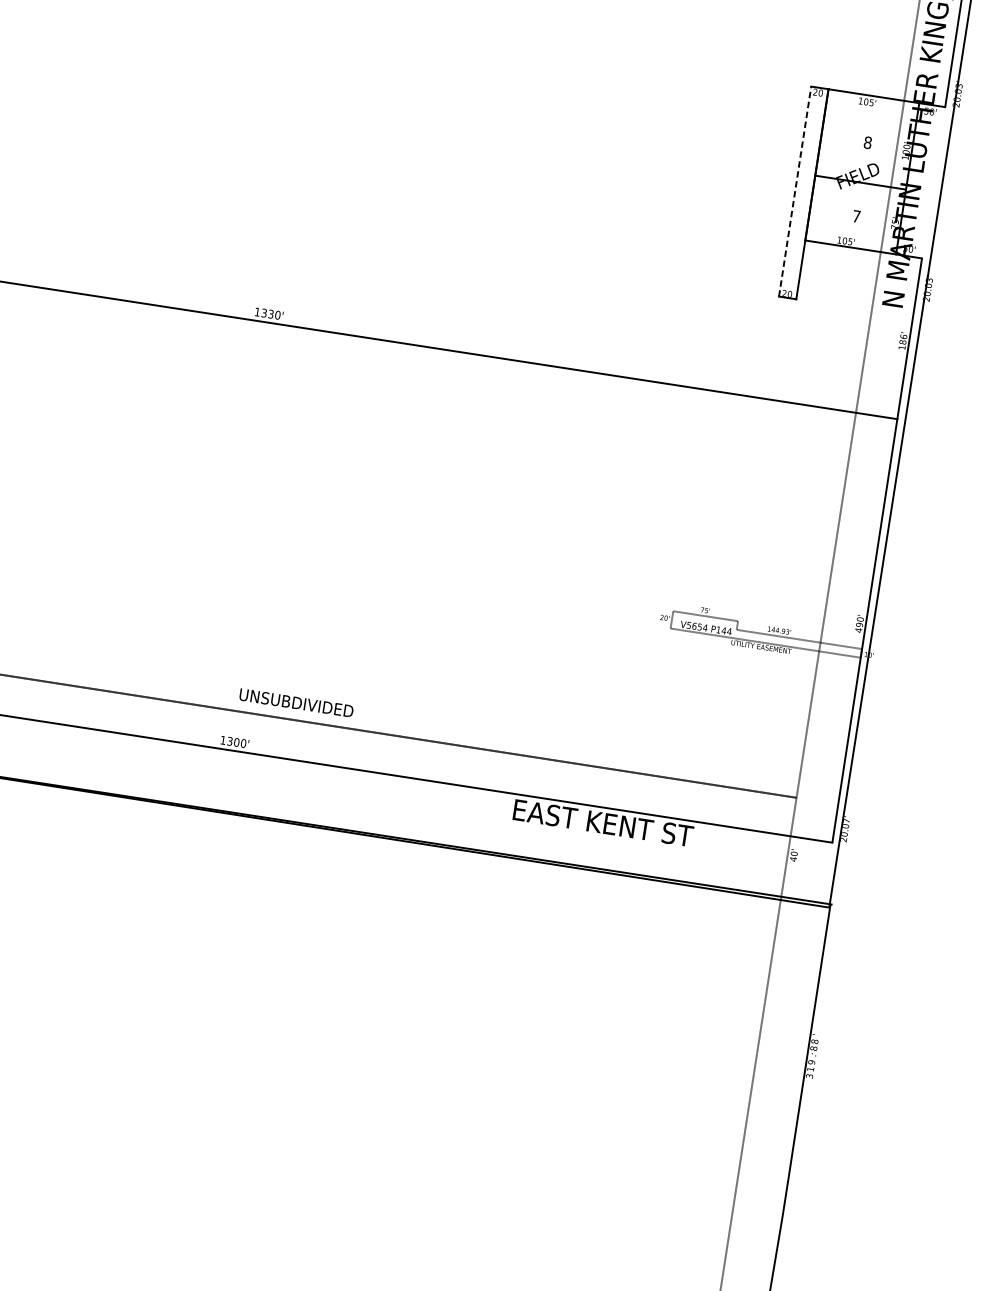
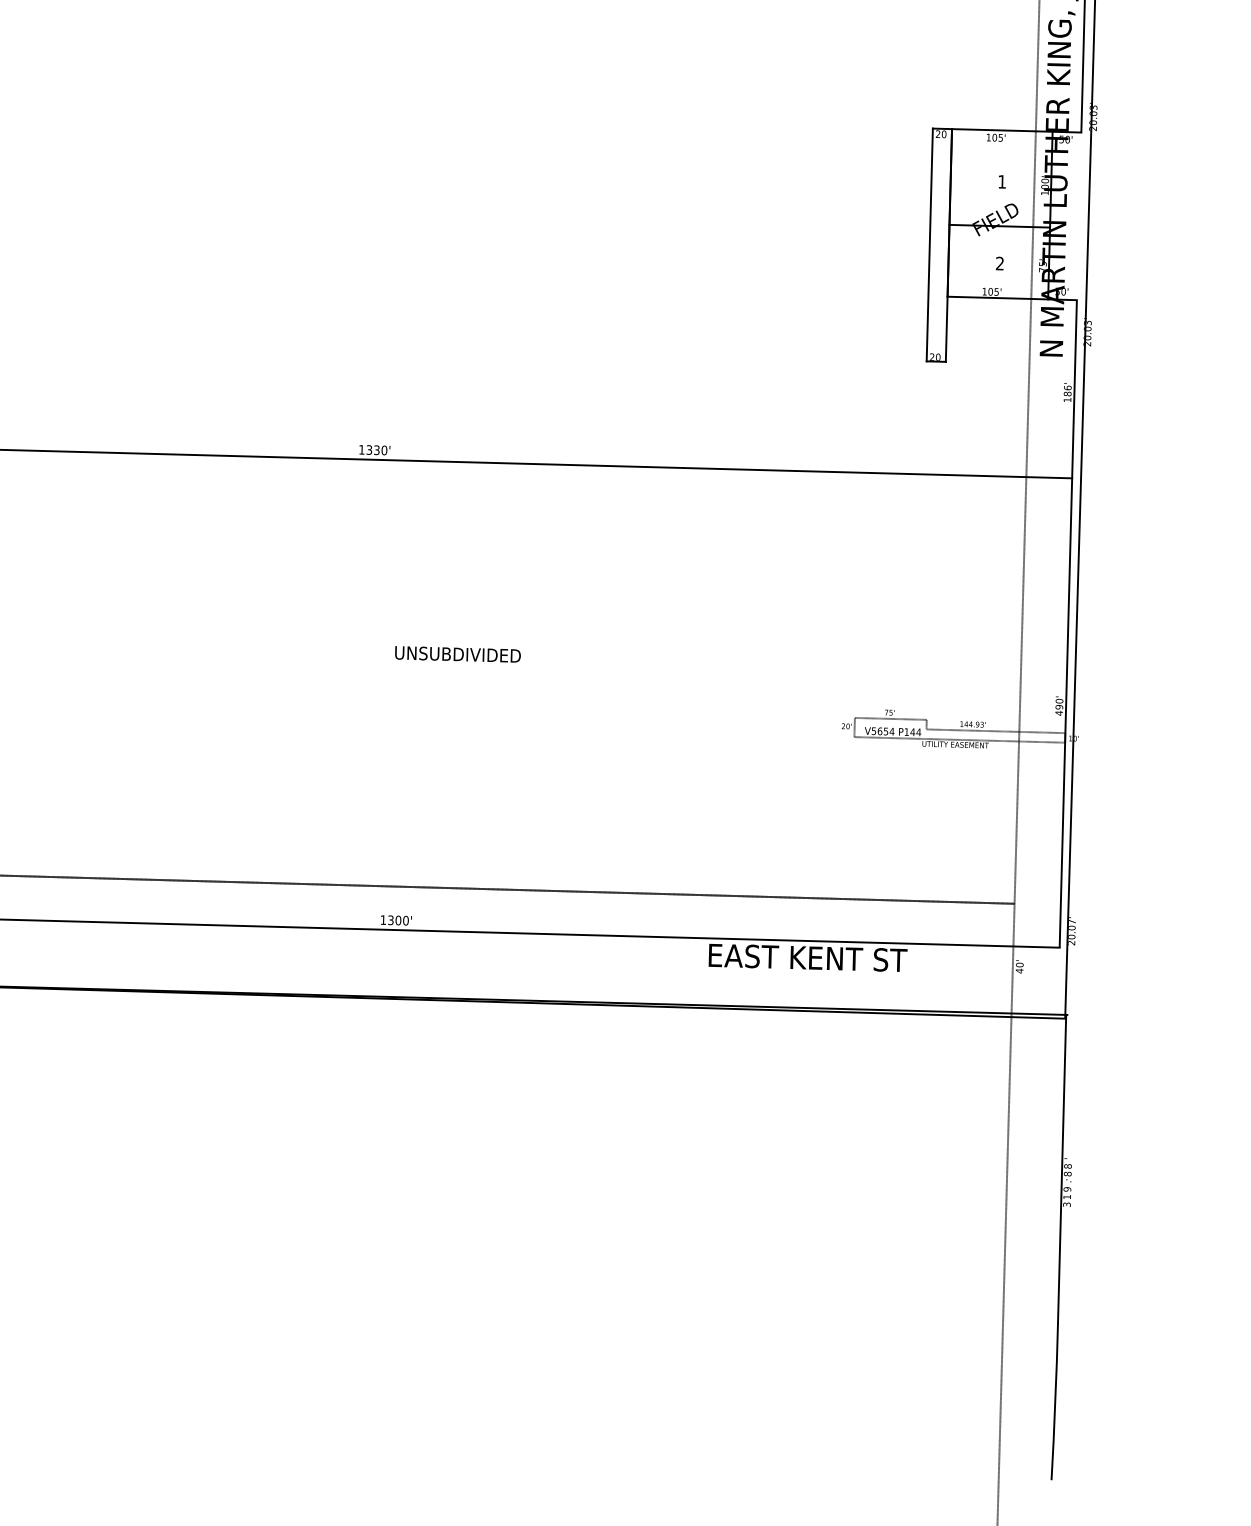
text: (868, 142) -> (1002, 181), 8 -> 1
line: (794, 191) -> (929, 244), dashed -> solid
text: (856, 216) -> (999, 263), 7 -> 2
text: (296, 703) -> (457, 654), moved

